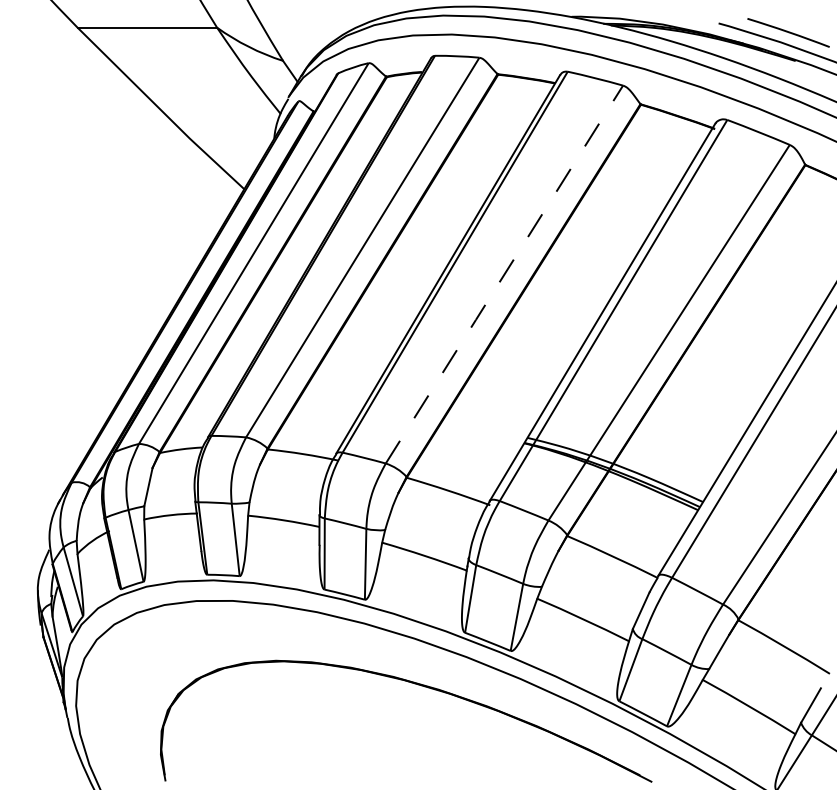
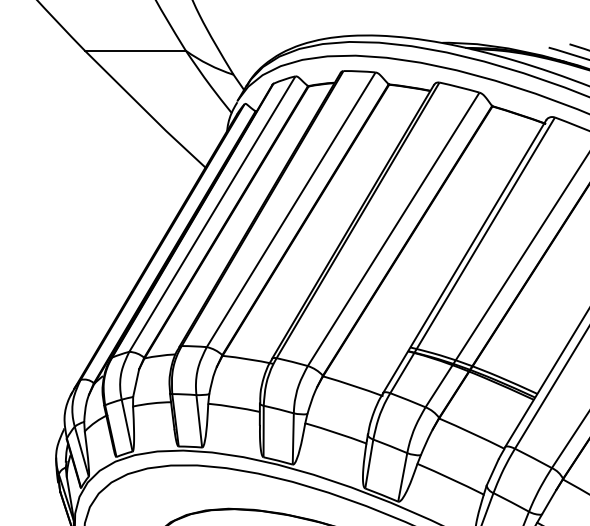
line: (504, 275) -> (393, 230), dashed -> solid

